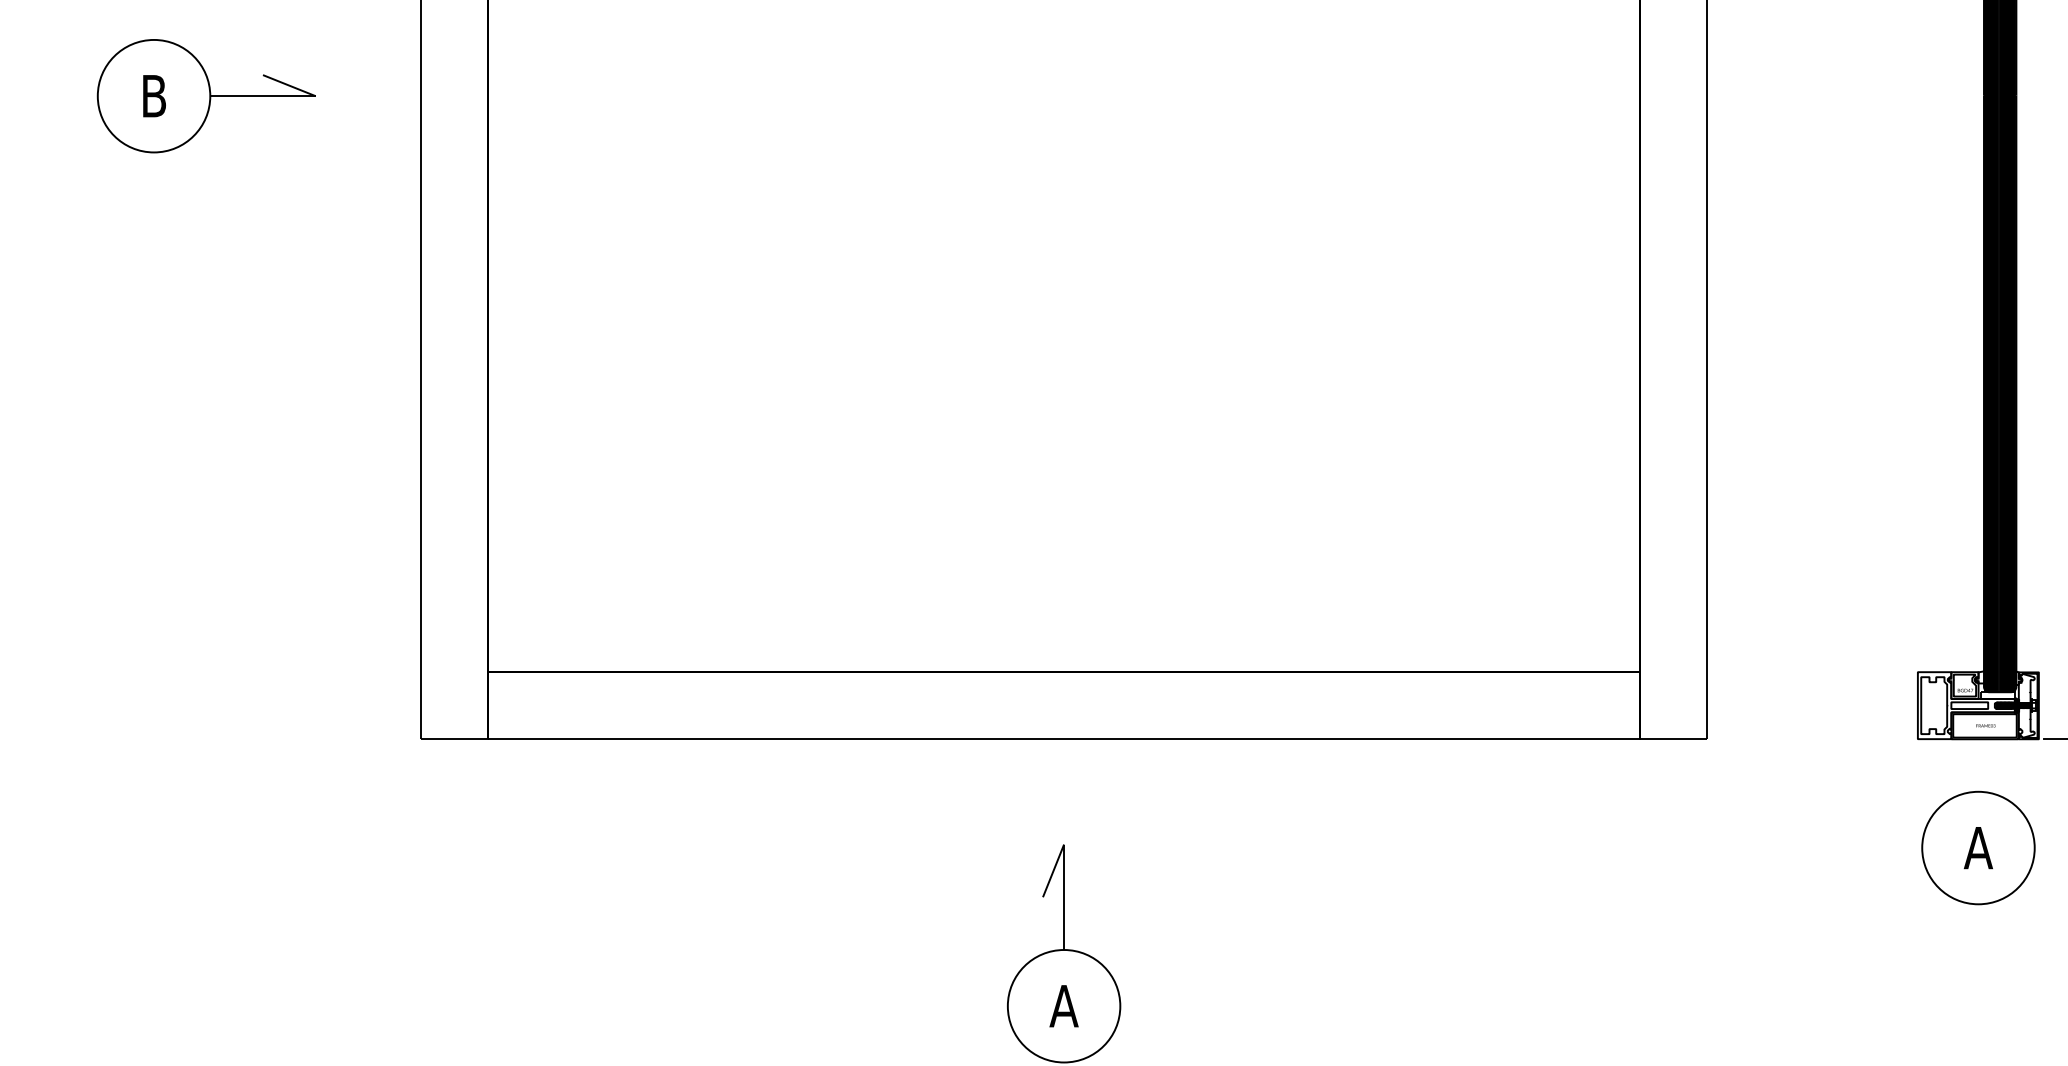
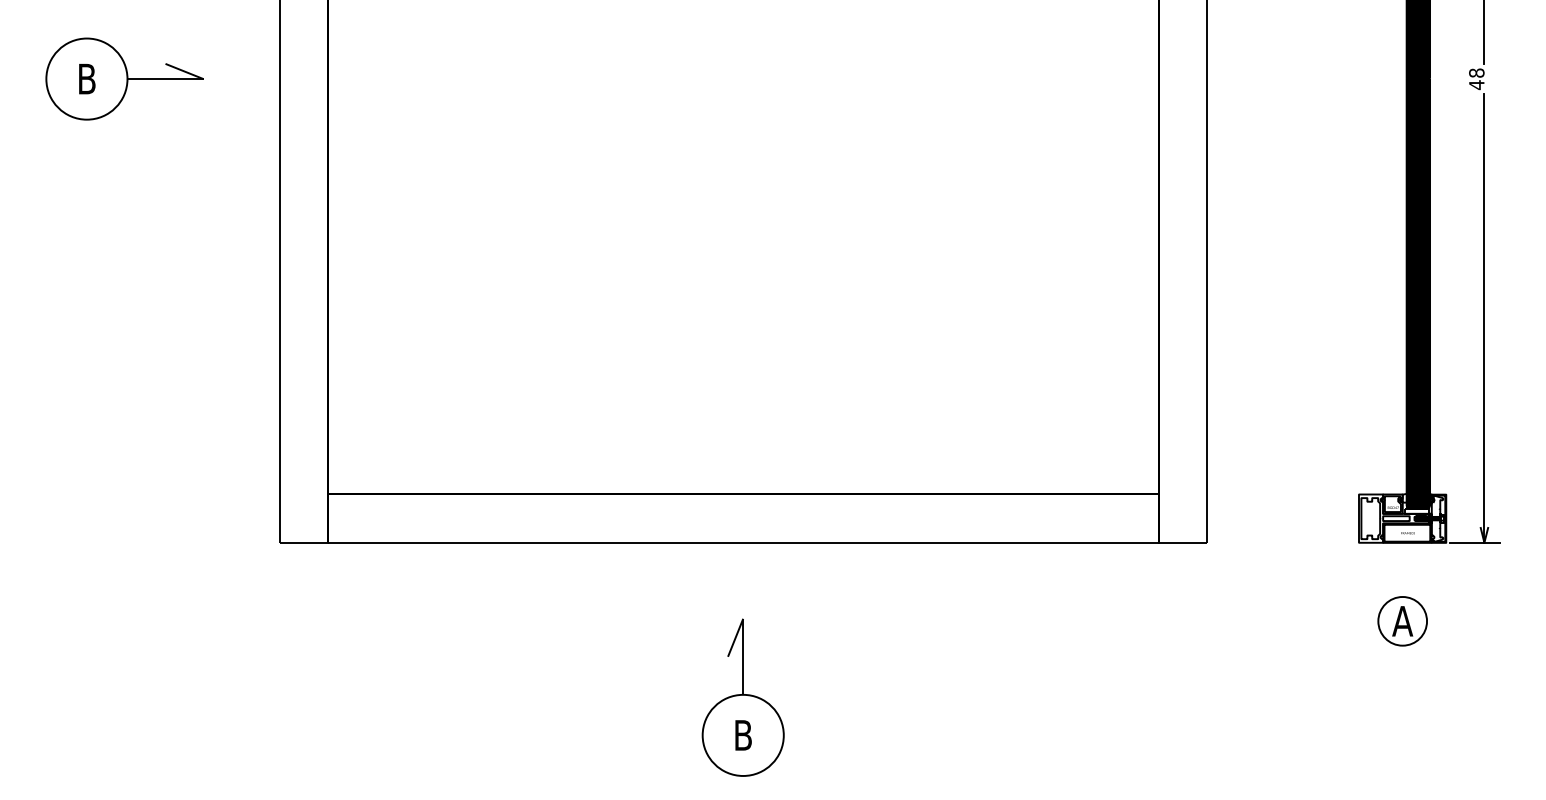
circle: (1978, 846) -> (1402, 620), size x0.6
text: (1063, 1006) -> (742, 735), A -> B

